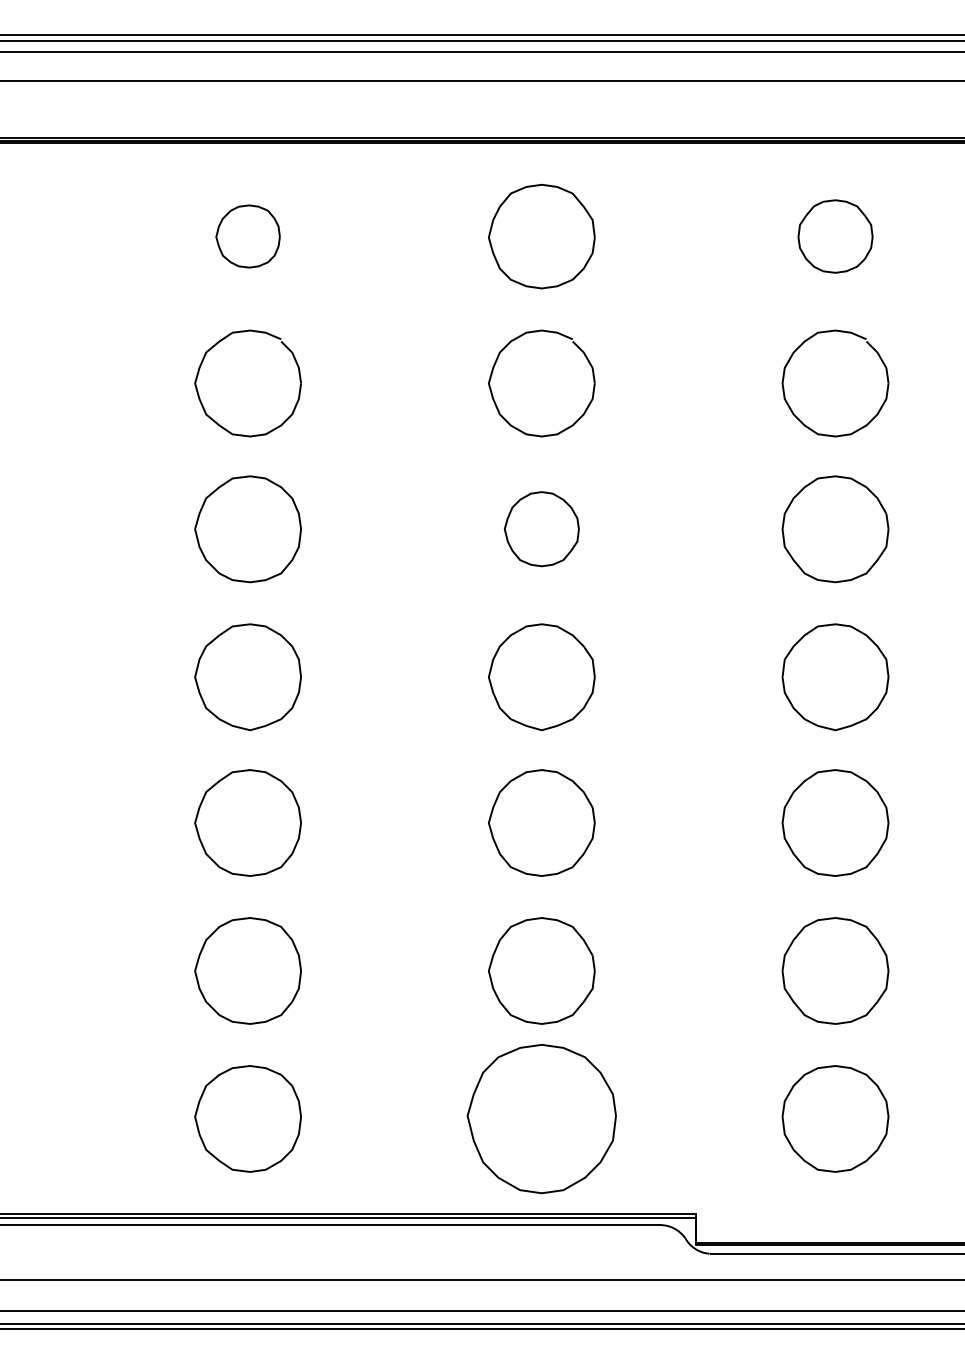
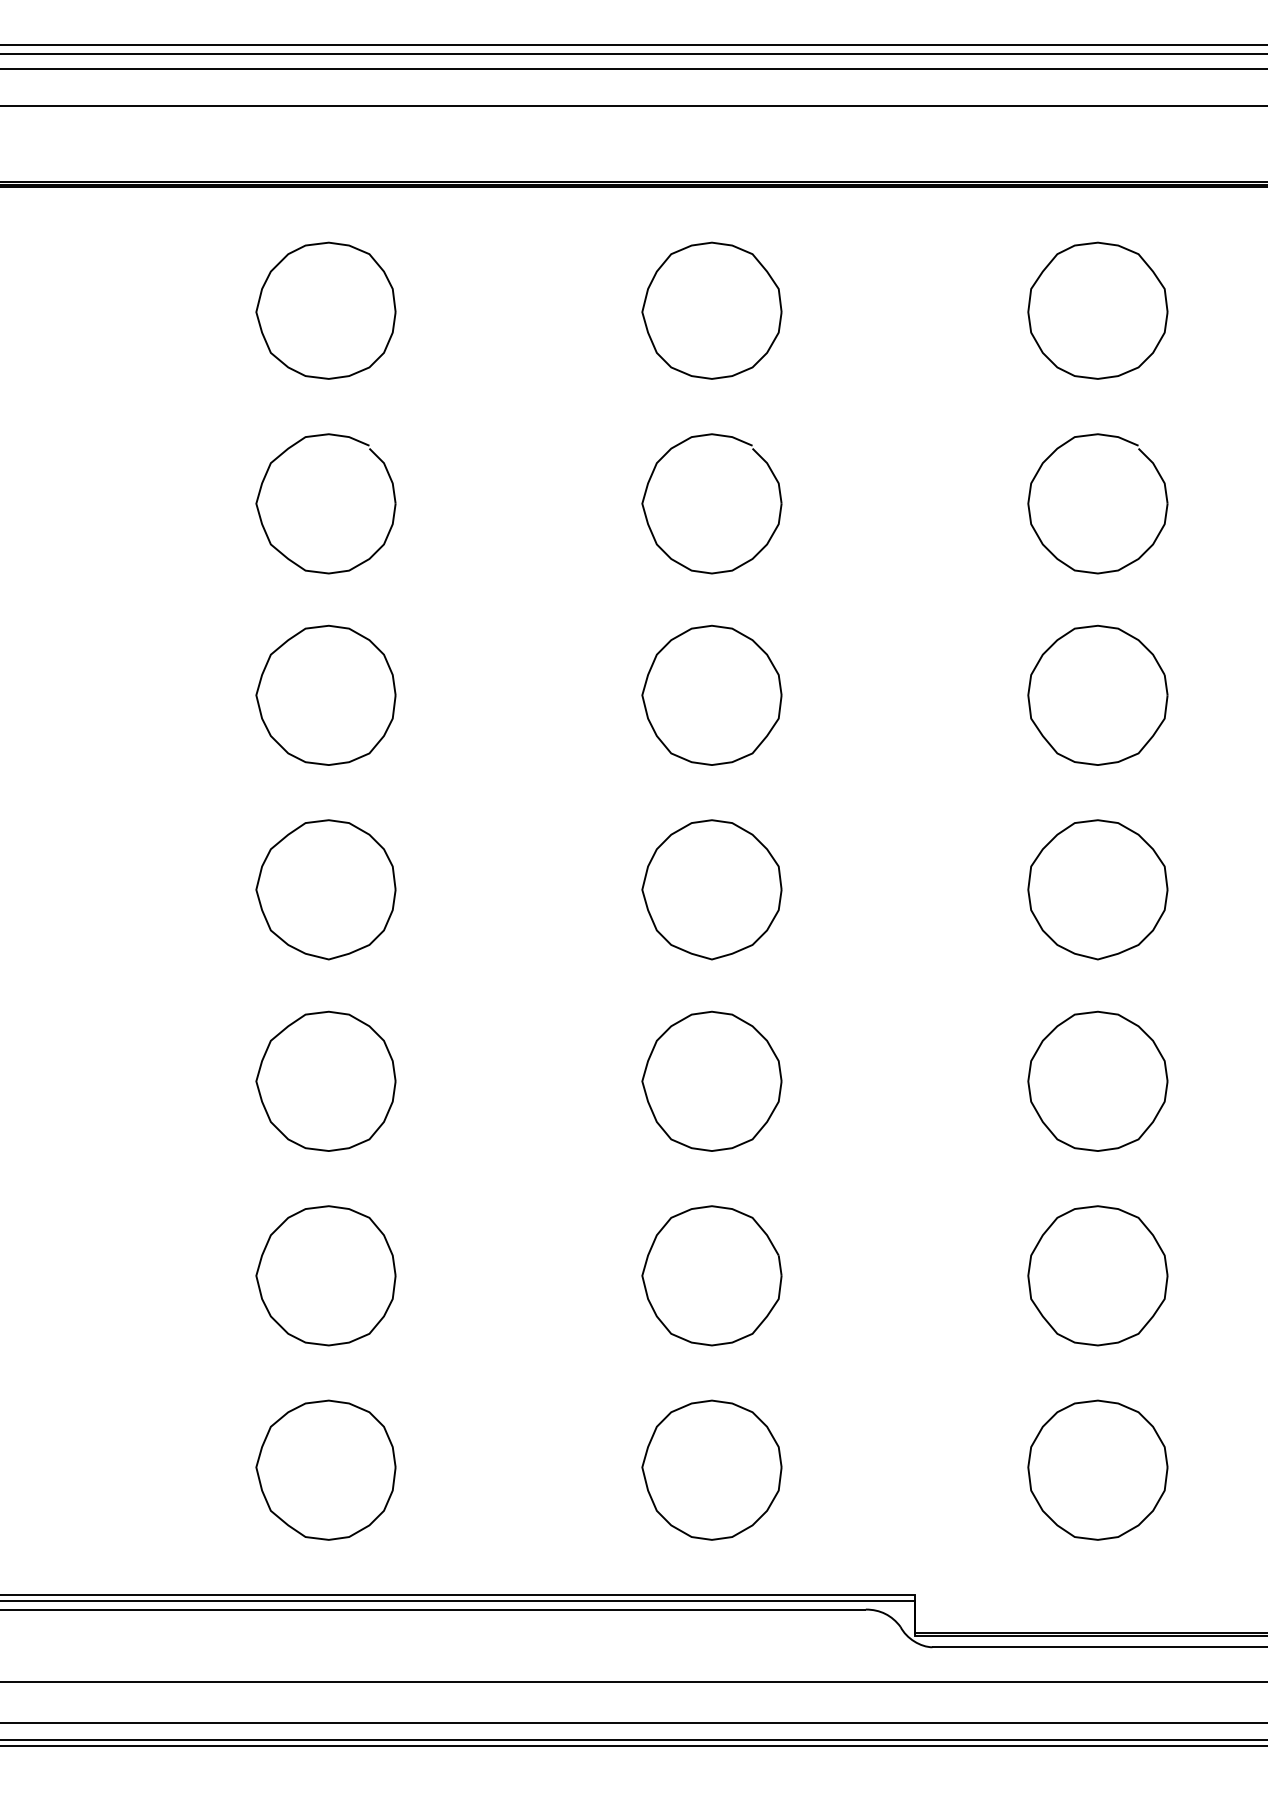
part: (247, 236) -> (325, 310), size x1.67
part: (835, 236) -> (1097, 310), size x1.43
part: (541, 528) -> (711, 694), size x1.43
part: (541, 1118) -> (711, 1469), size x0.71

